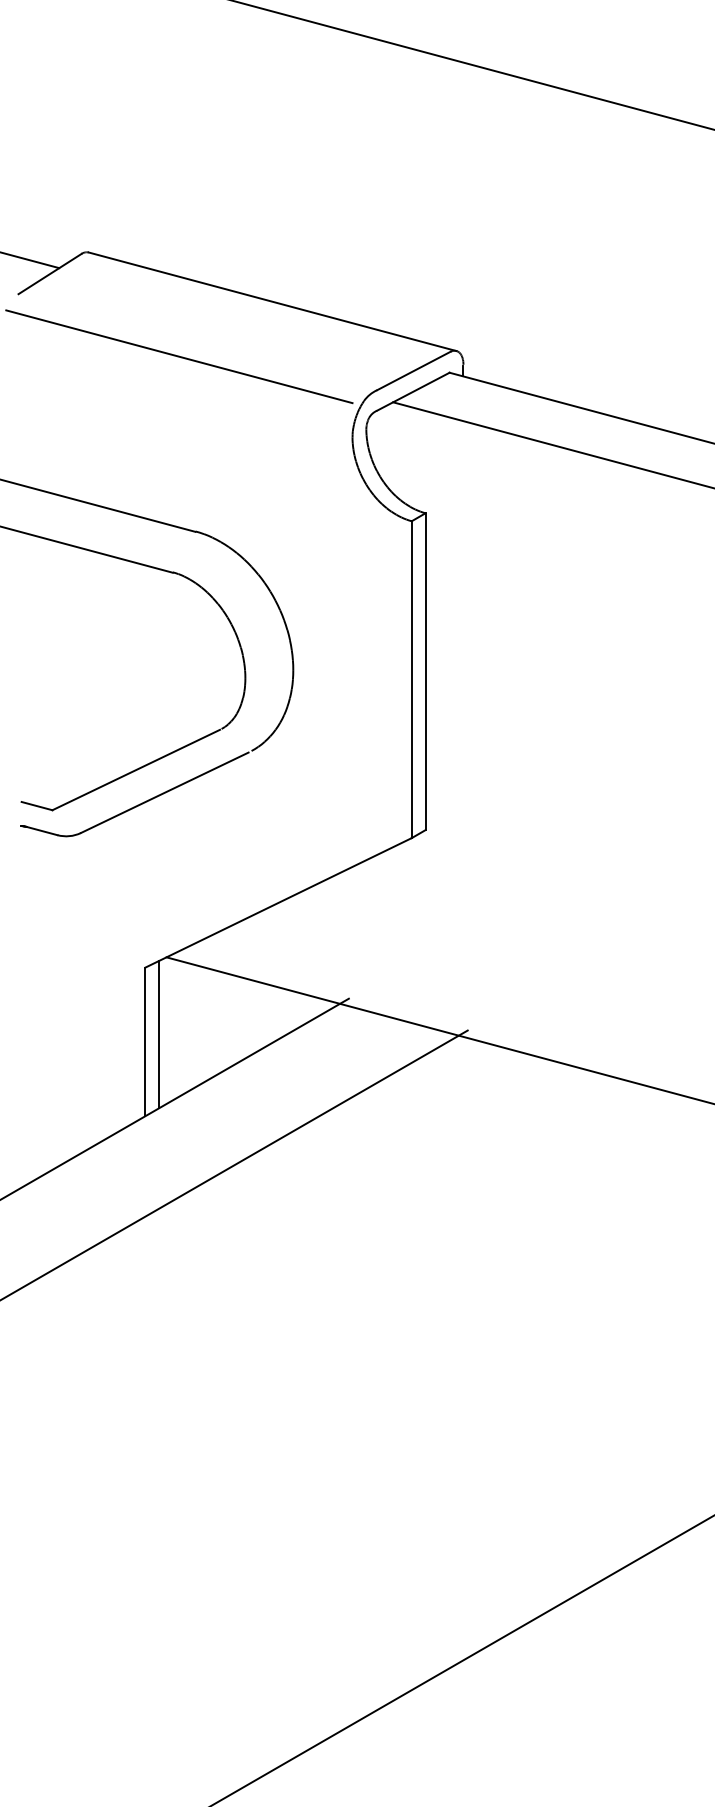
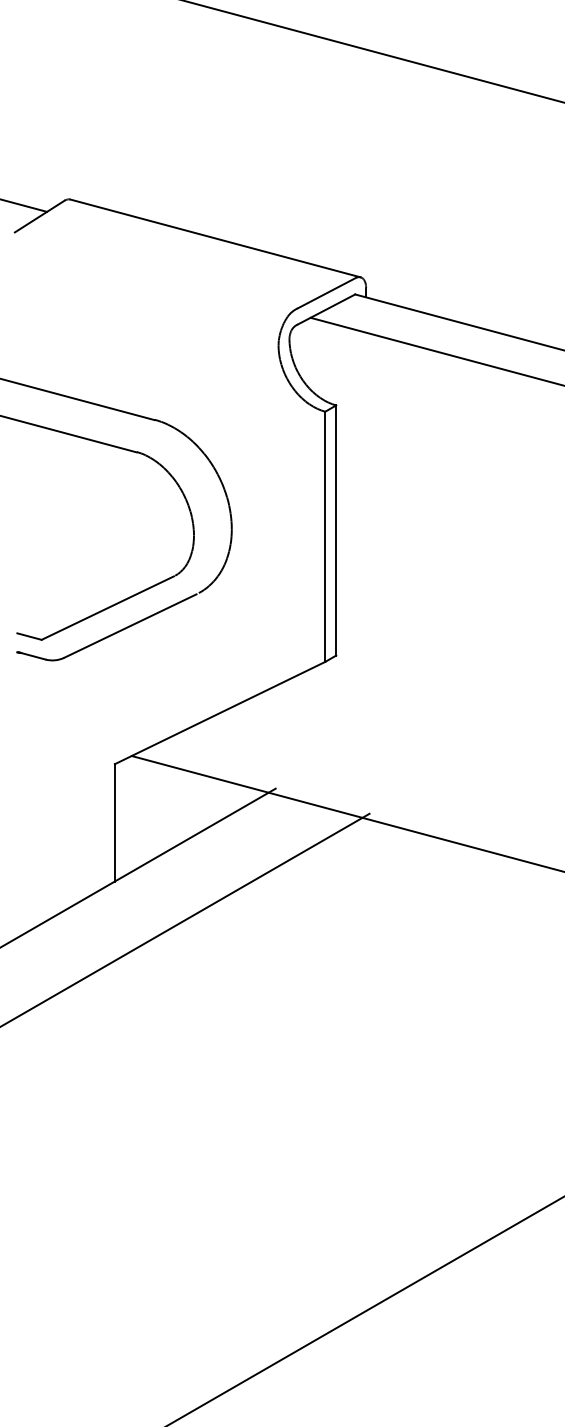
line: (179, 356) -> (141, 281), removed
line: (158, 1034) -> (125, 816), removed

